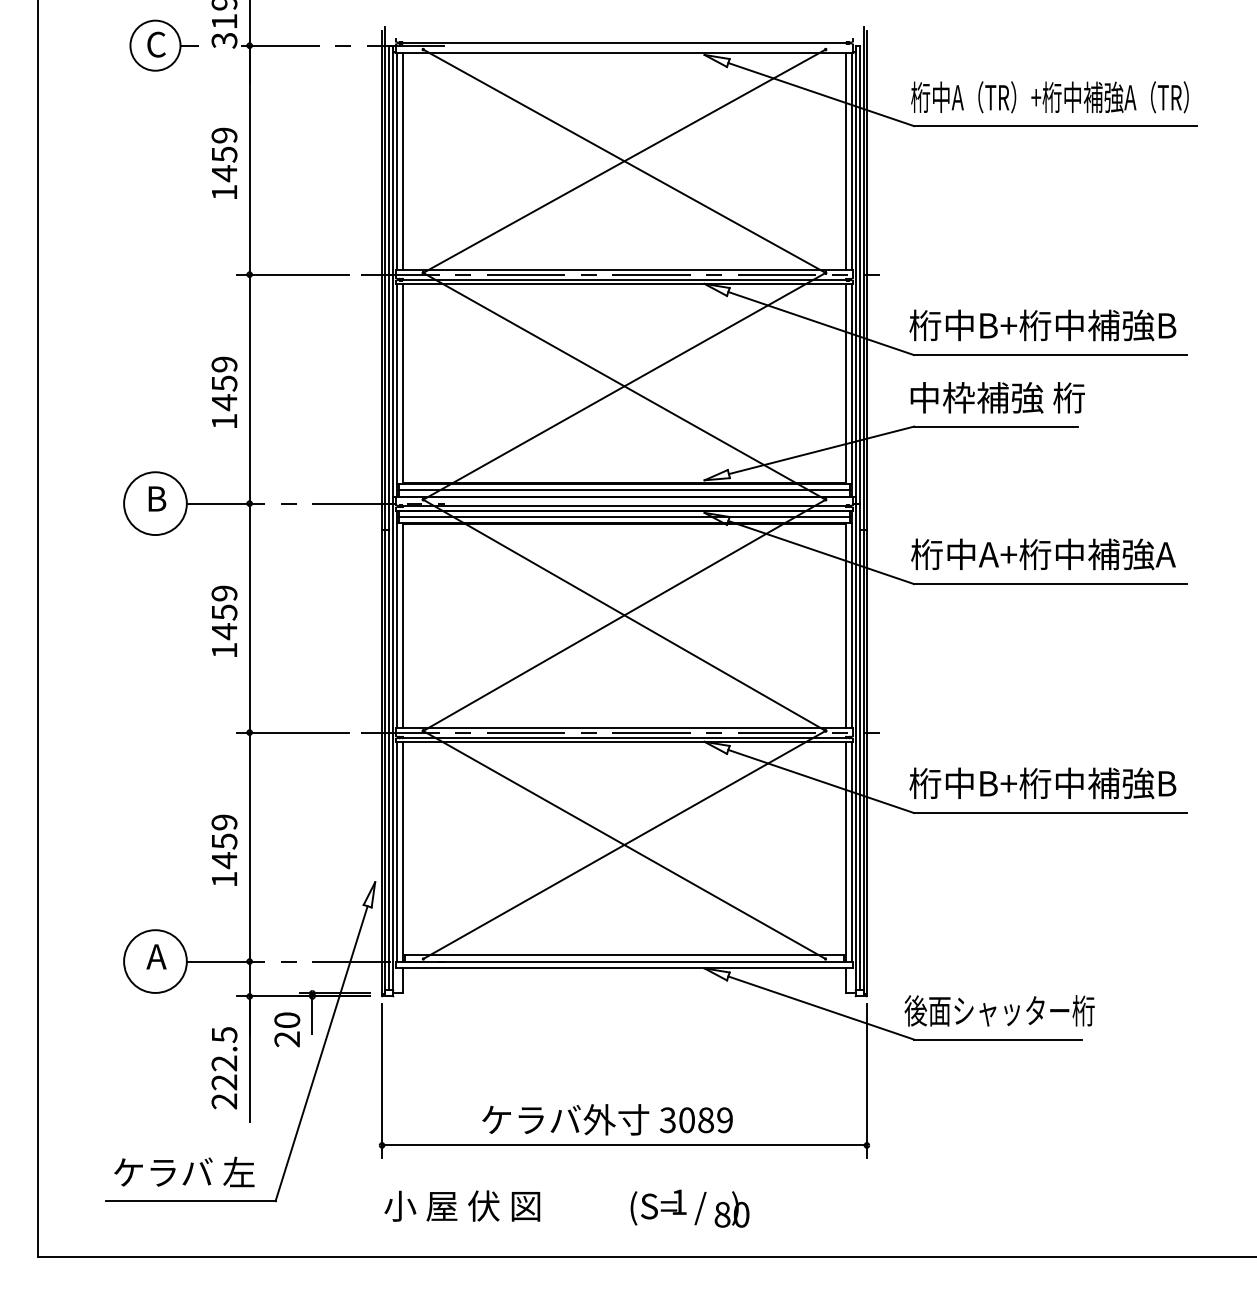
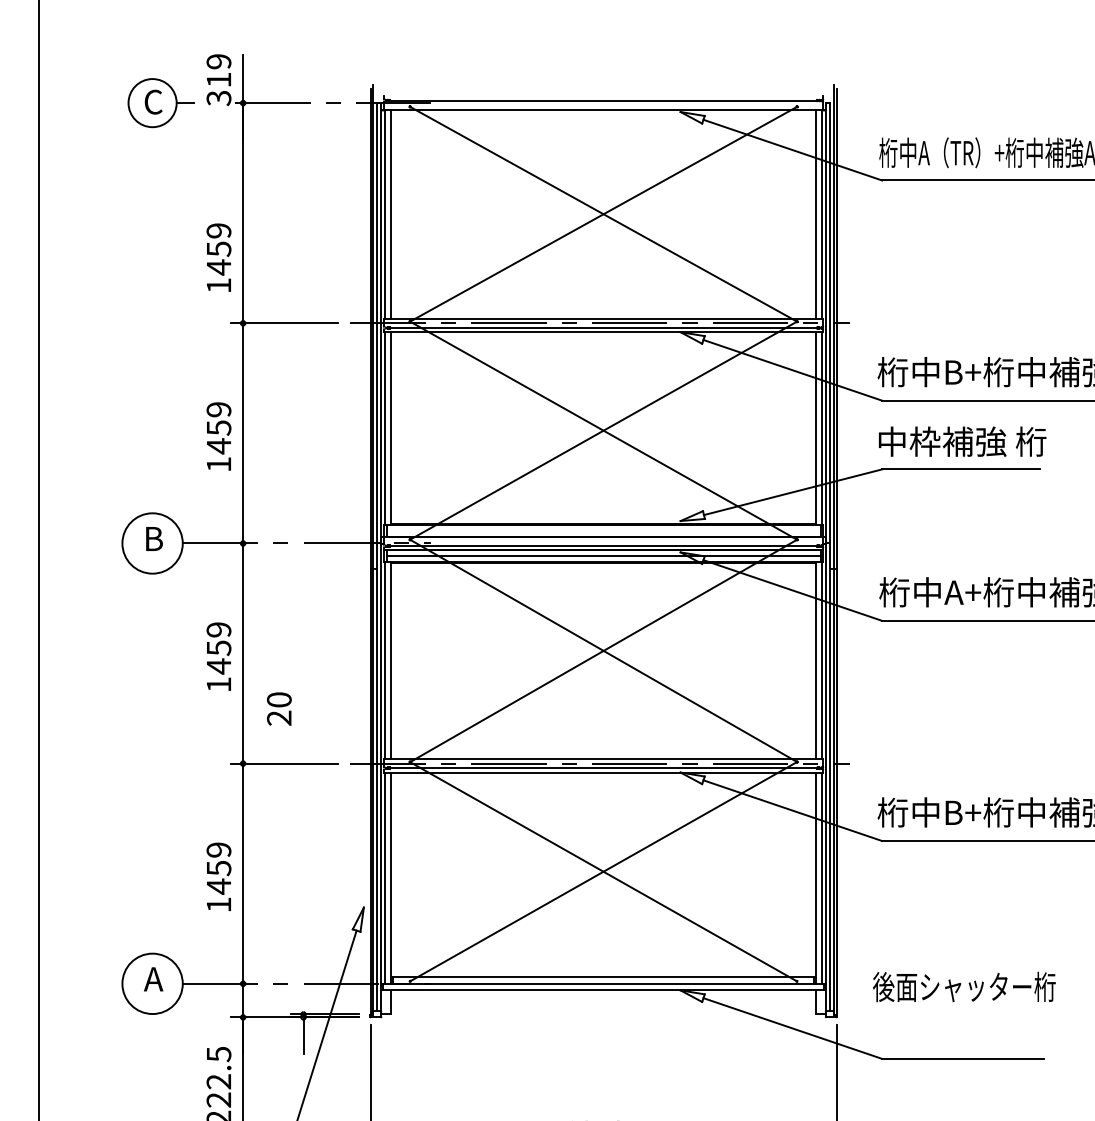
text: (224, 162) -> (218, 256), moved
line: (624, 490) -> (603, 530), removed
text: (999, 1010) -> (964, 986), moved
text: (287, 1029) -> (279, 708), moved

